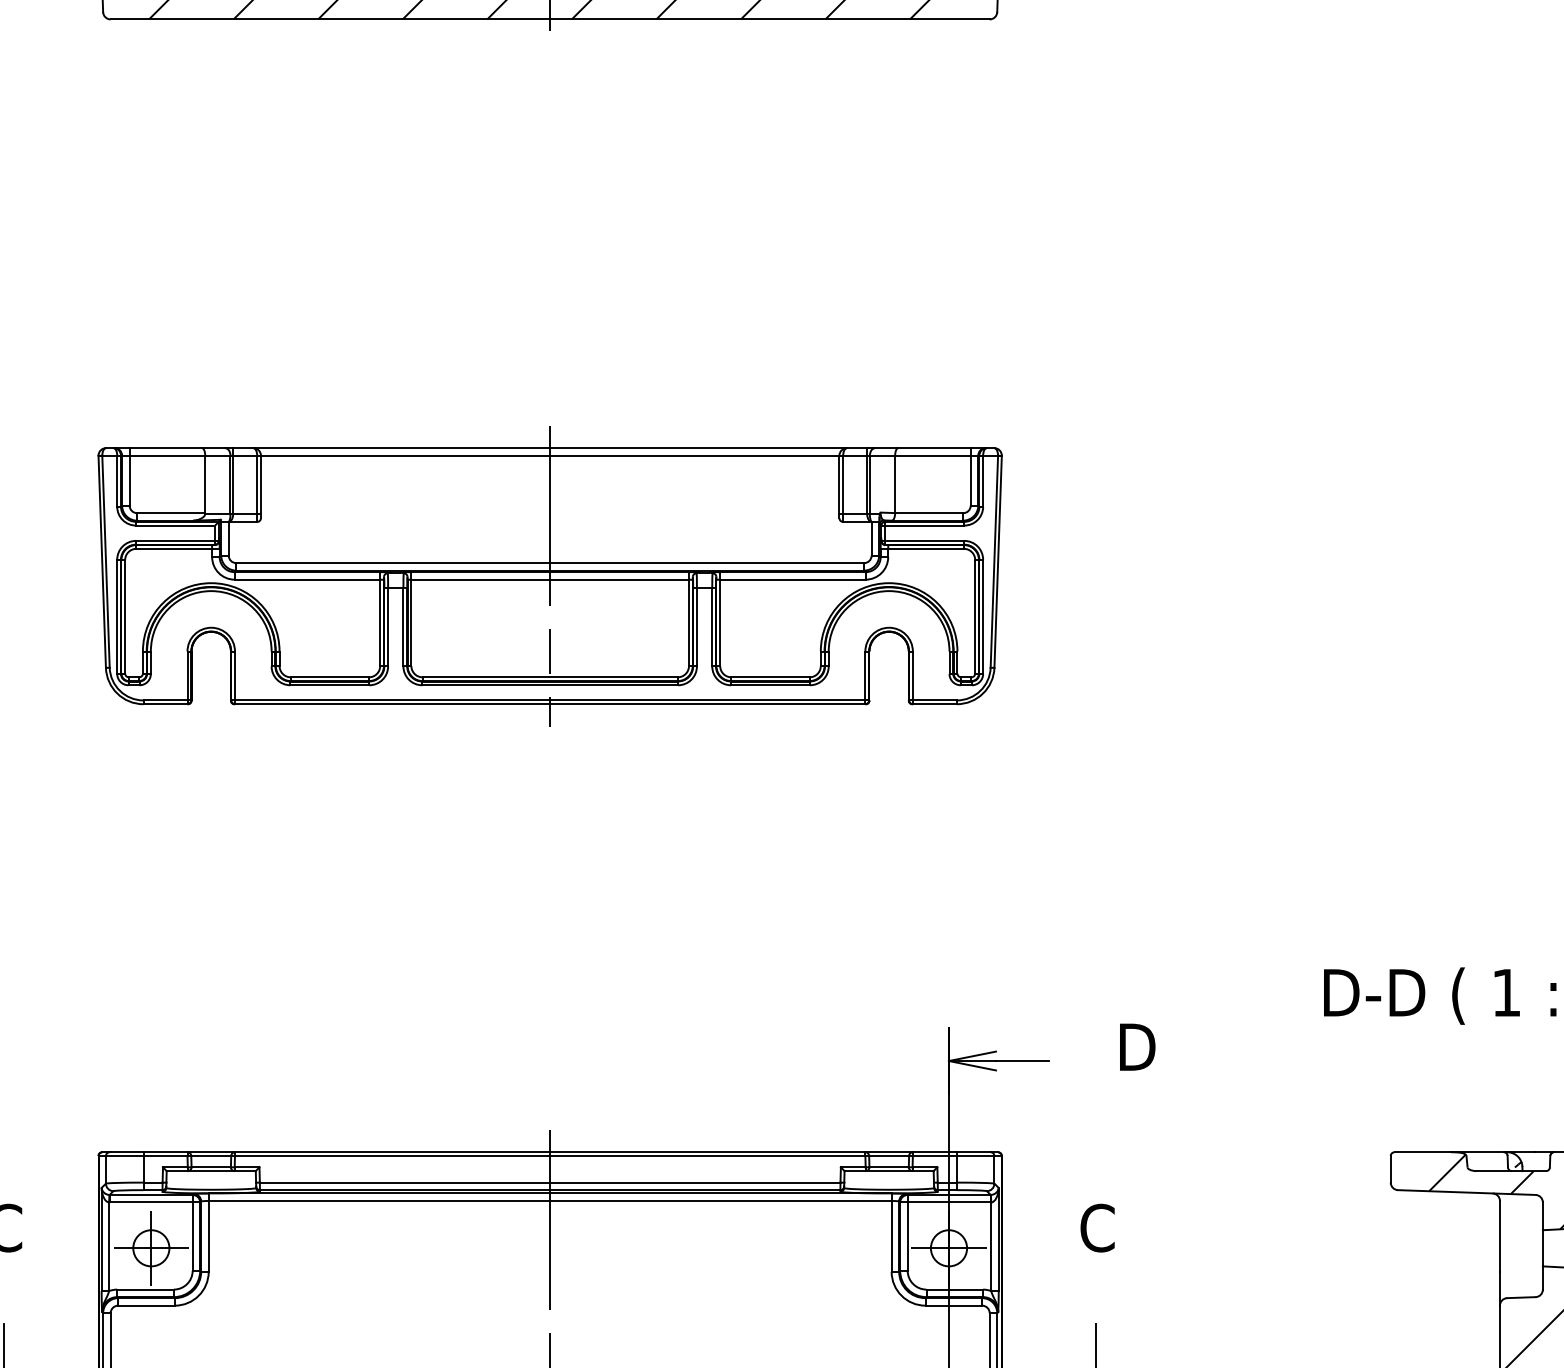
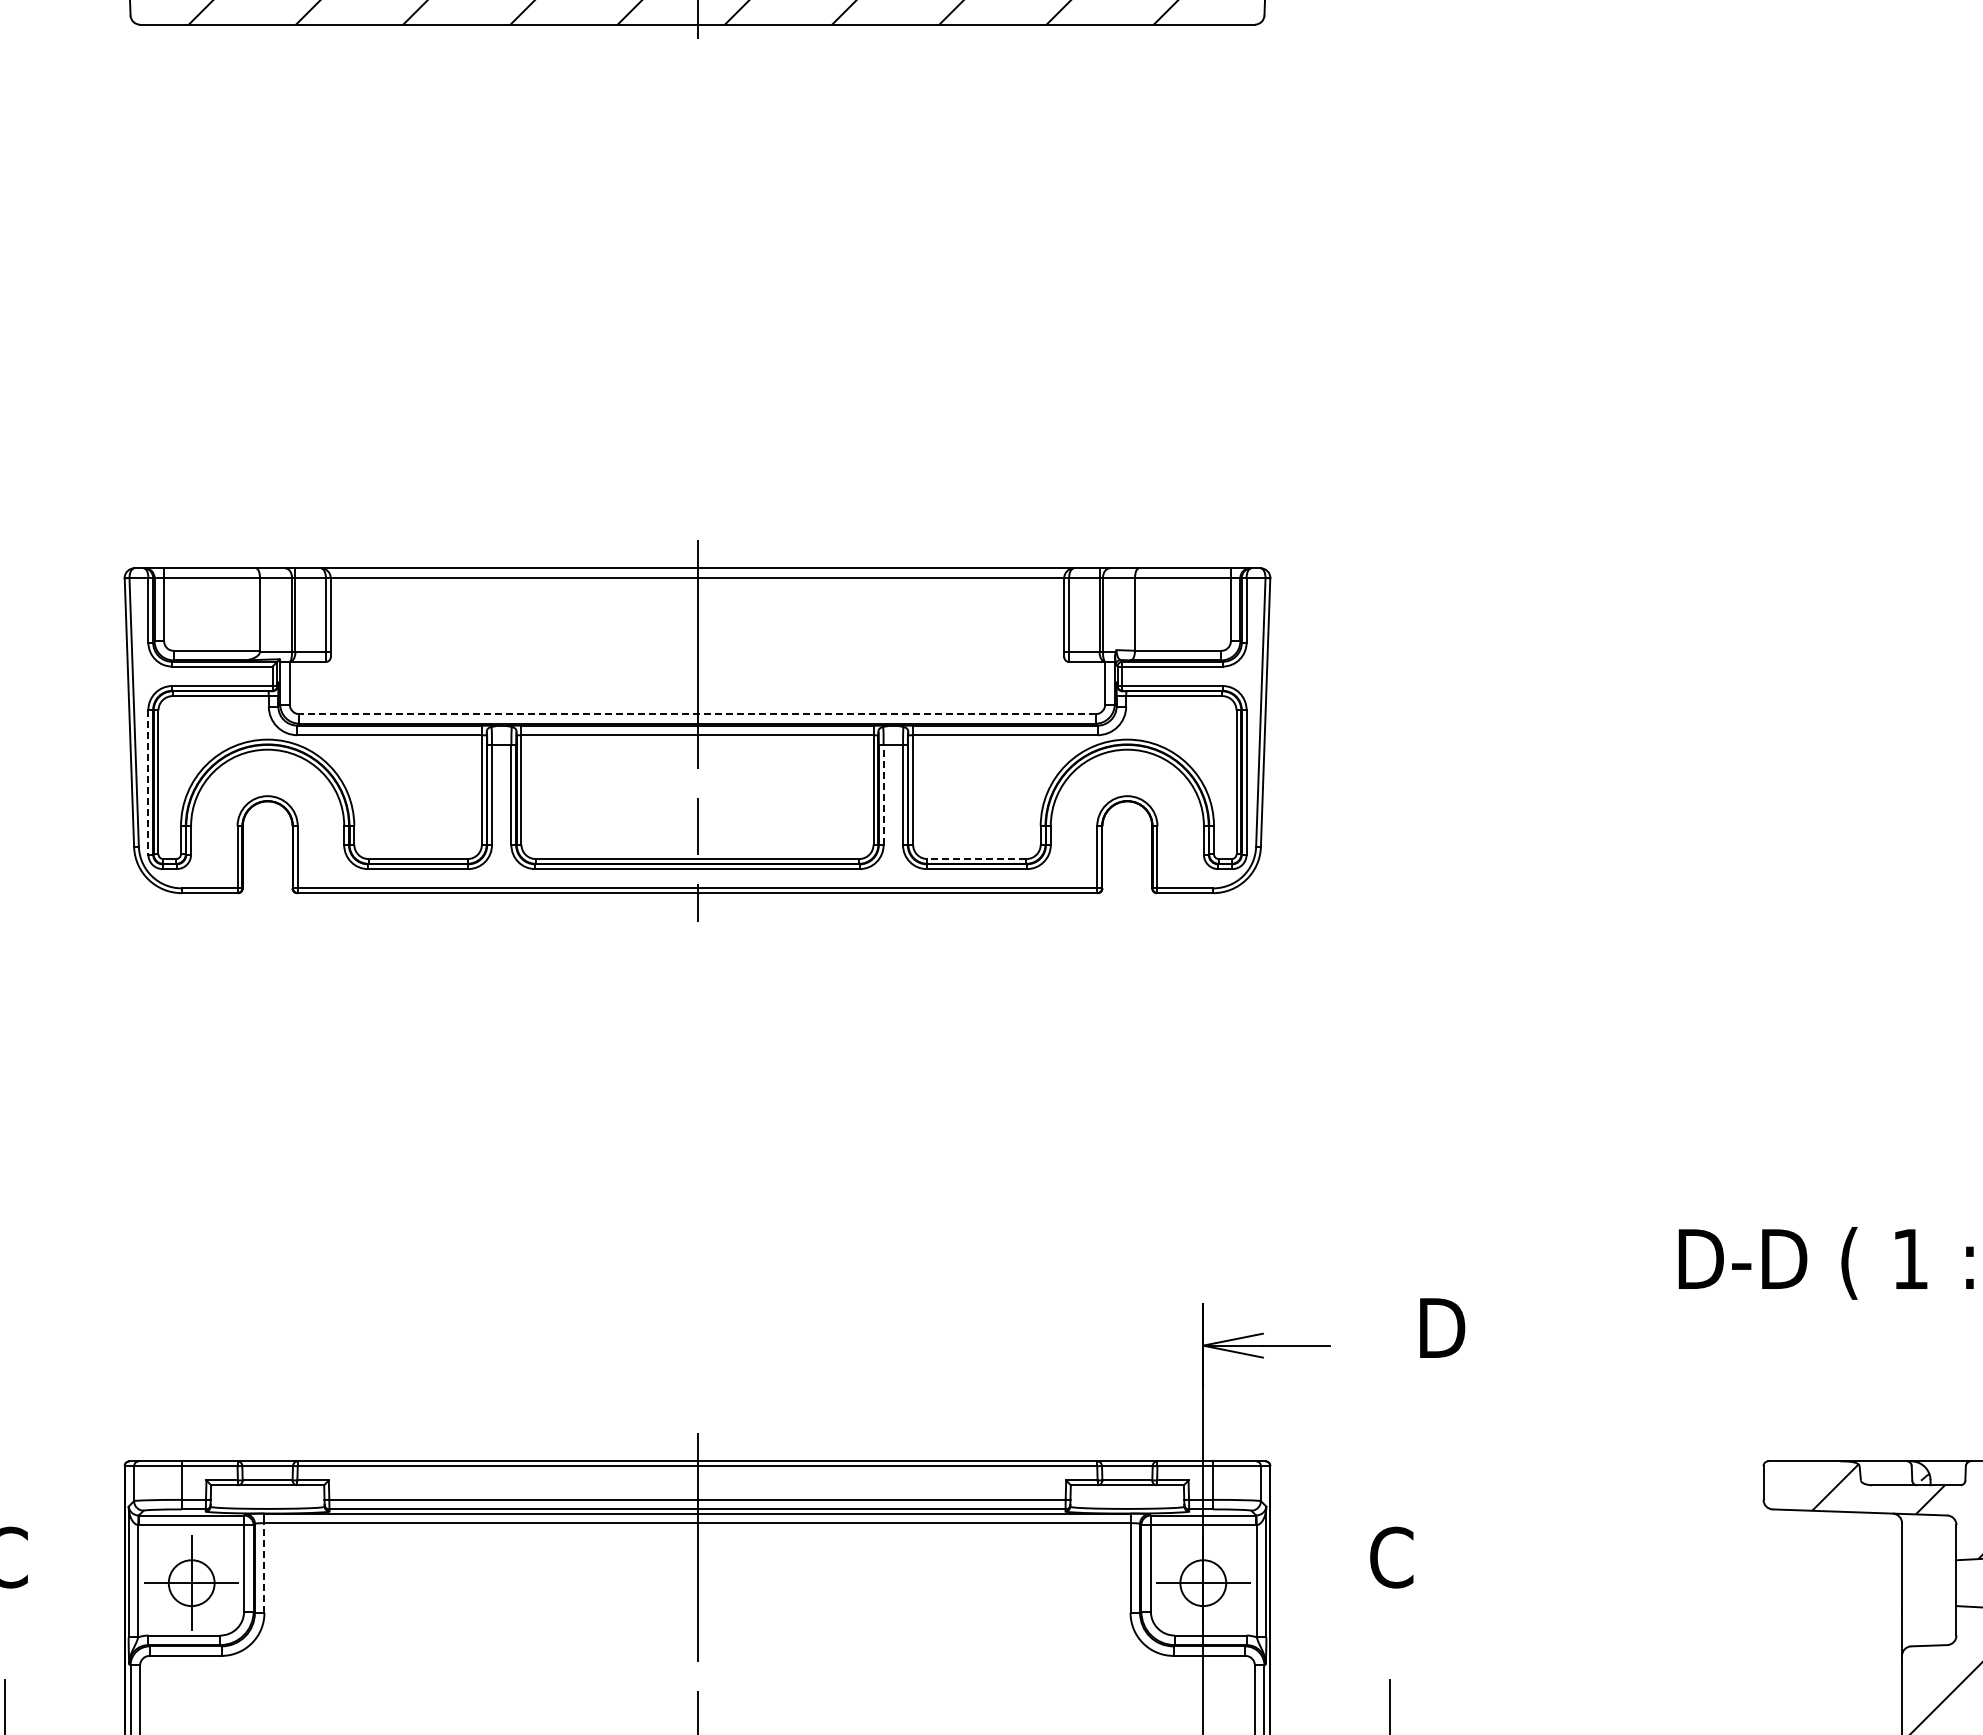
line: (550, 563) -> (697, 714), solid -> dashed
line: (117, 616) -> (148, 782), solid -> dashed
line: (696, 627) -> (883, 795), solid -> dashed
line: (770, 677) -> (976, 859), solid -> dashed
line: (208, 1236) -> (264, 1568), solid -> dashed

